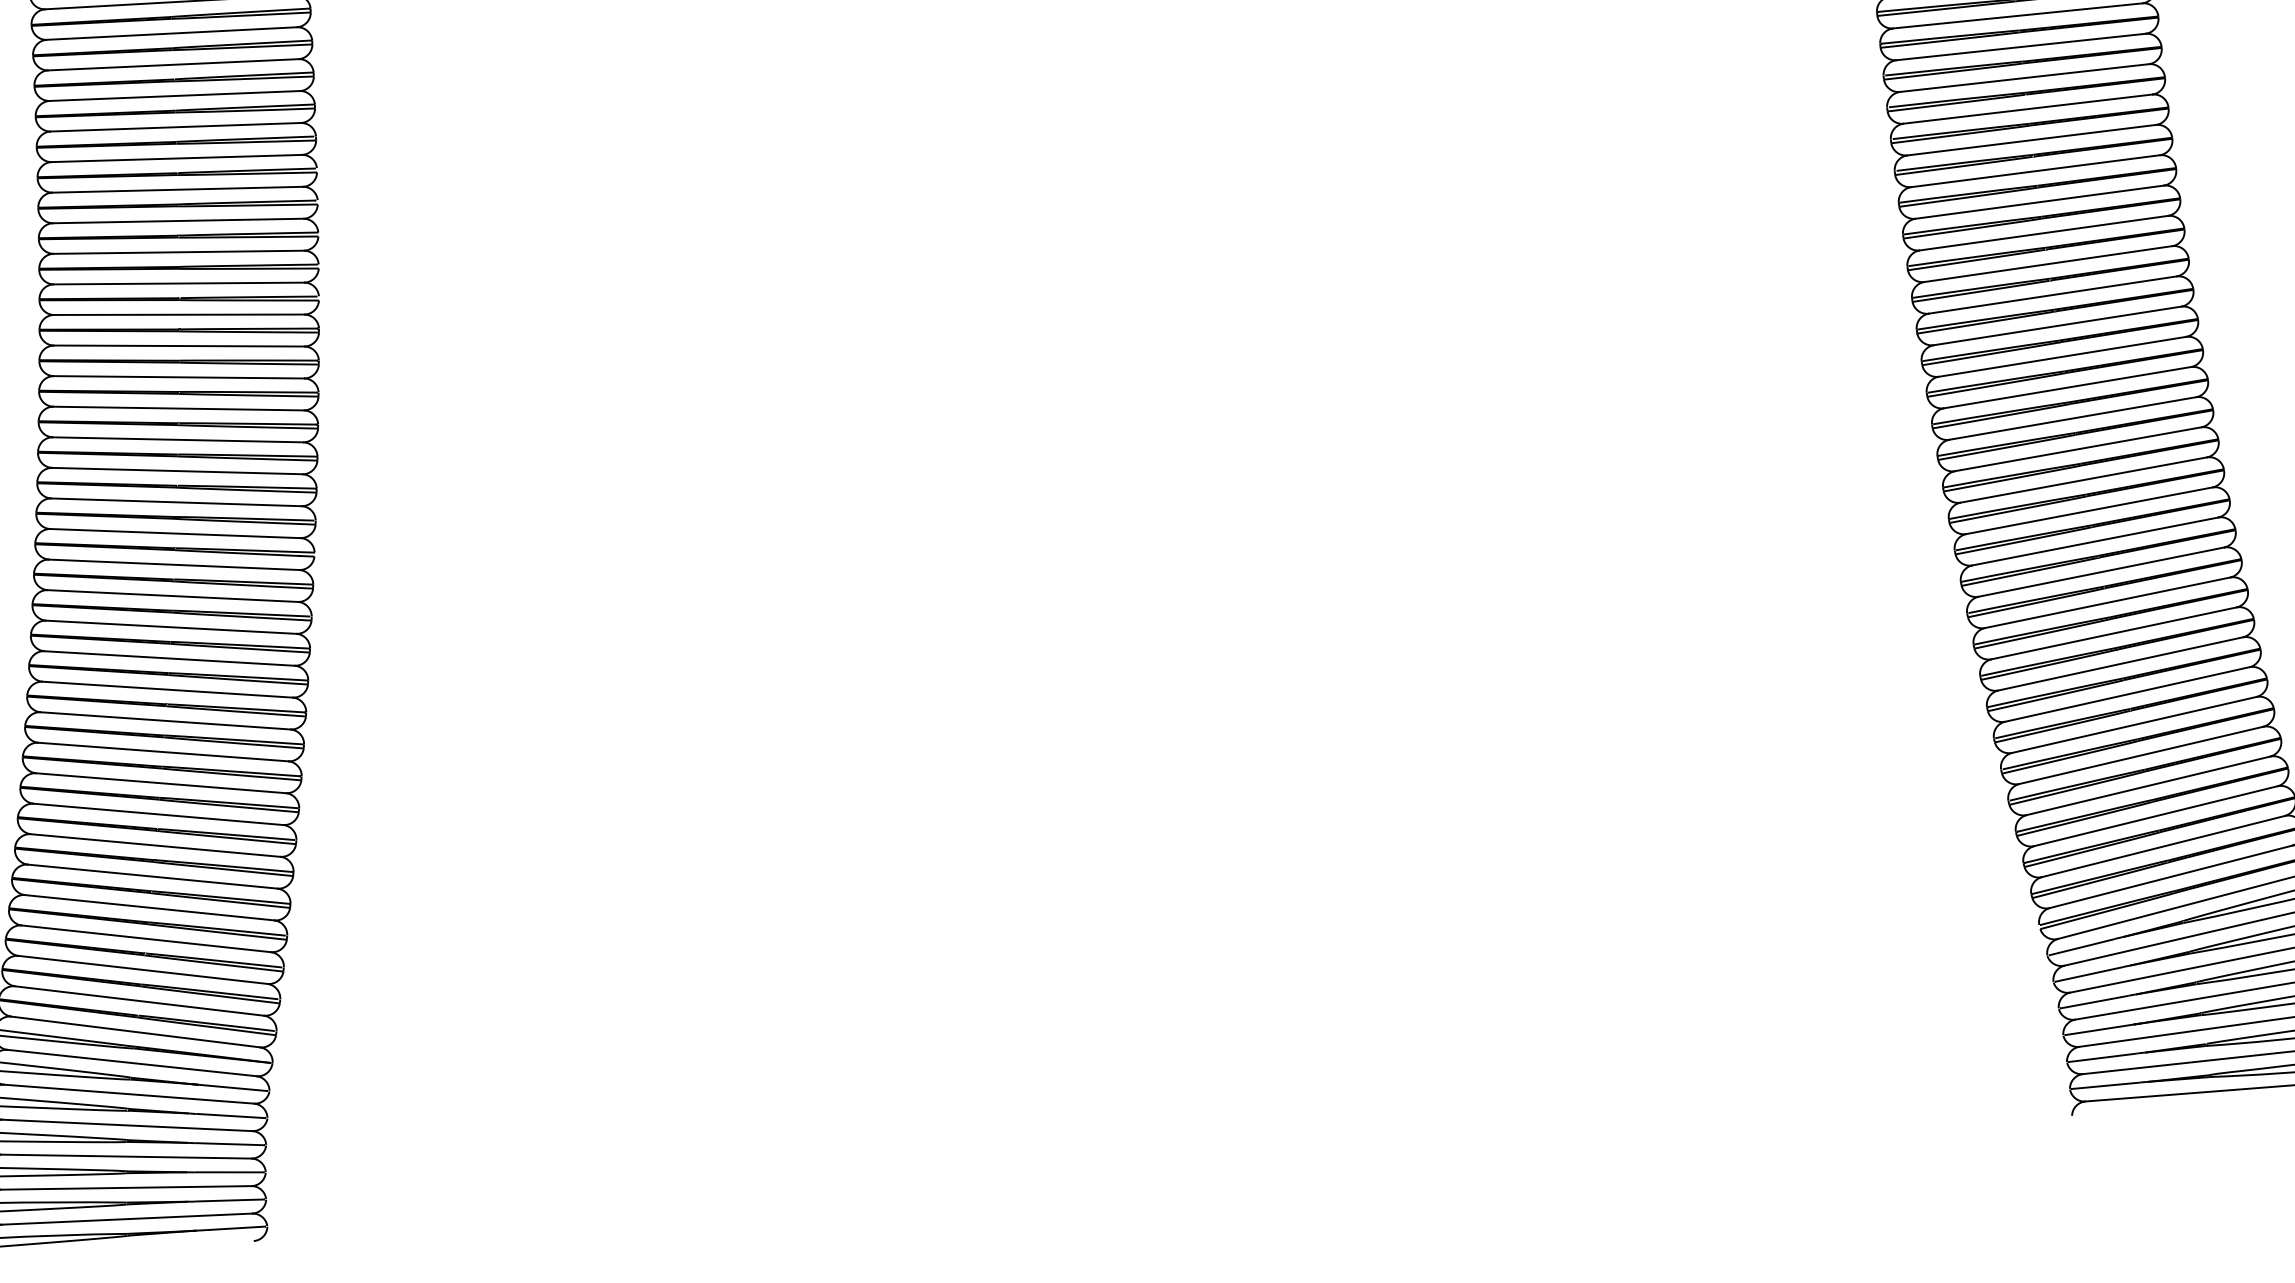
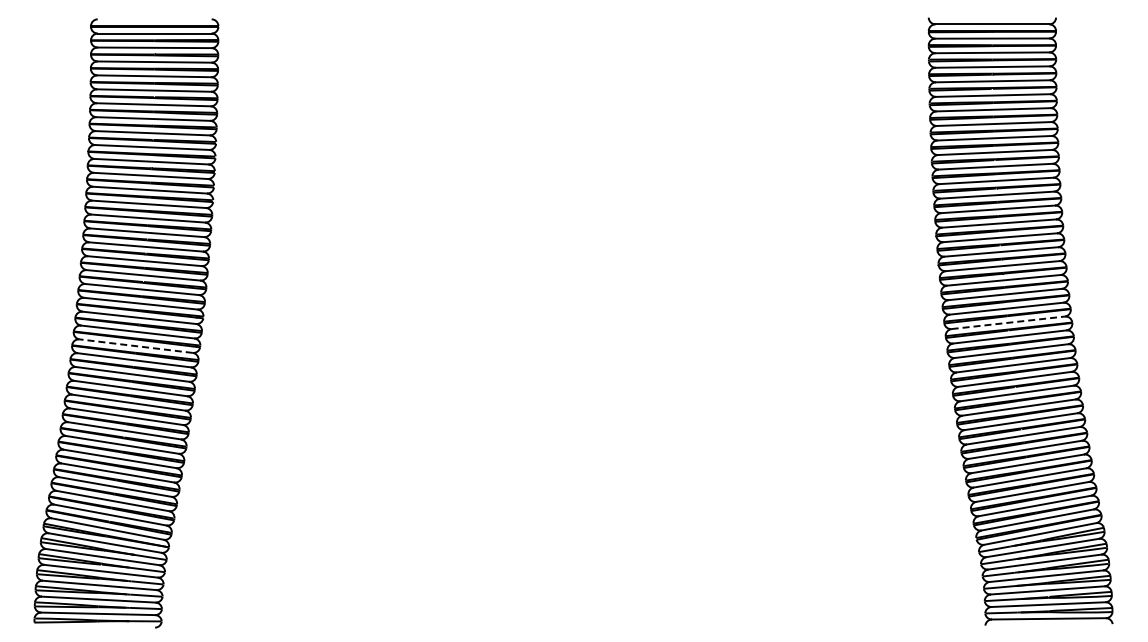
line: (2078, 448) -> (1008, 322), solid -> dashed
line: (172, 627) -> (136, 346), solid -> dashed

